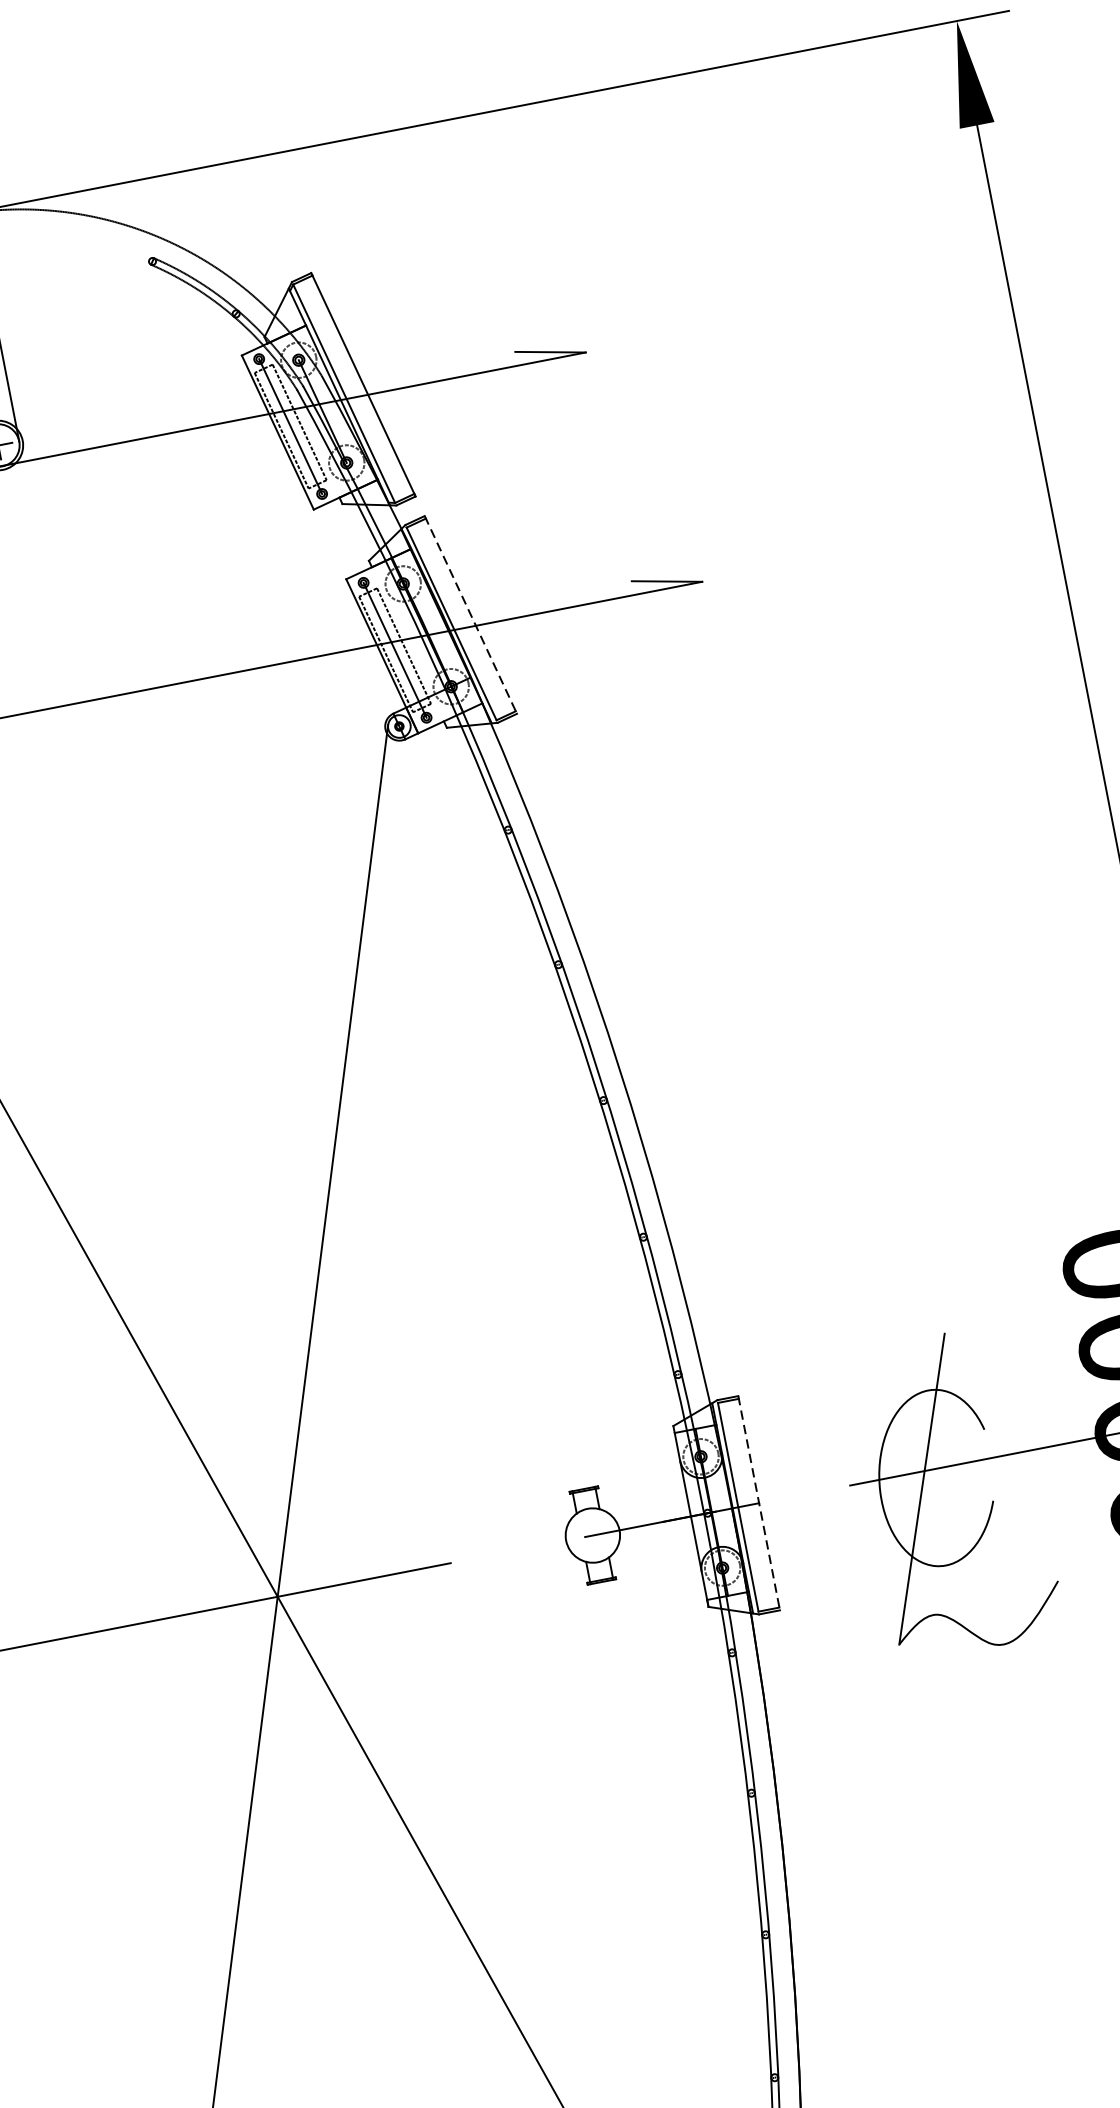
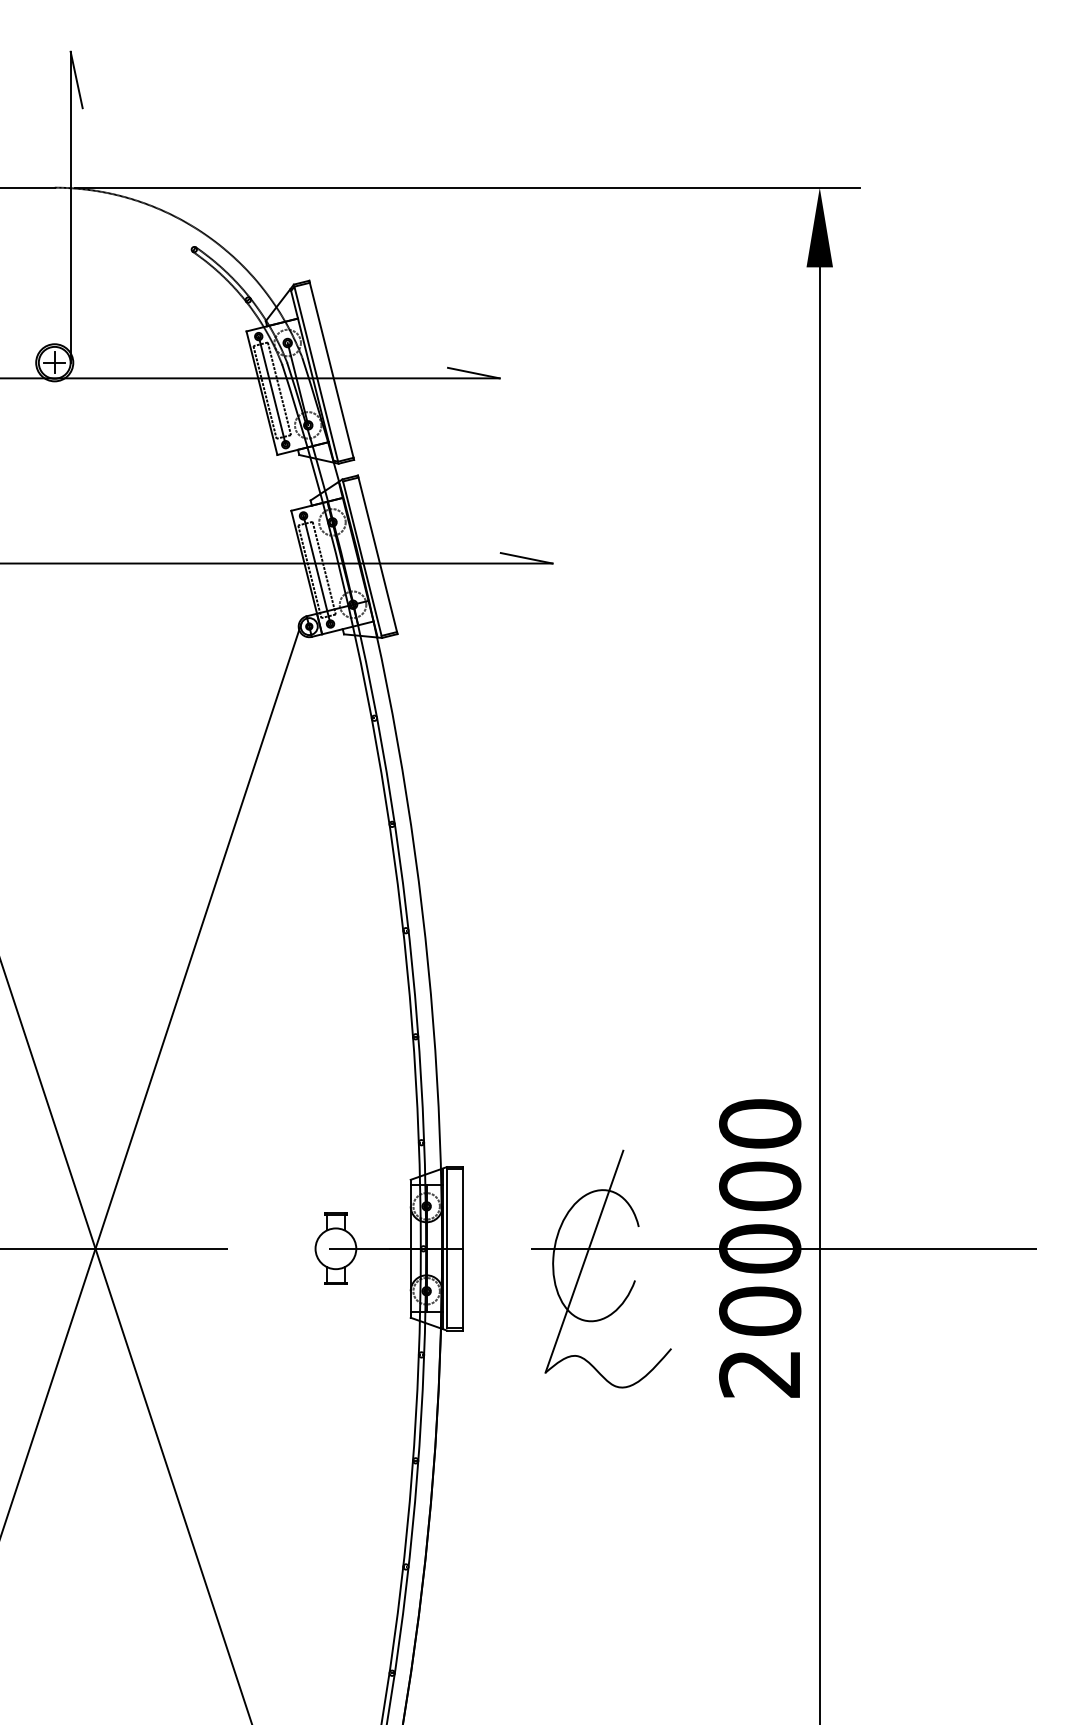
line: (470, 614) -> (377, 554), dashed -> solid
line: (758, 1502) -> (462, 1248), dashed -> solid

